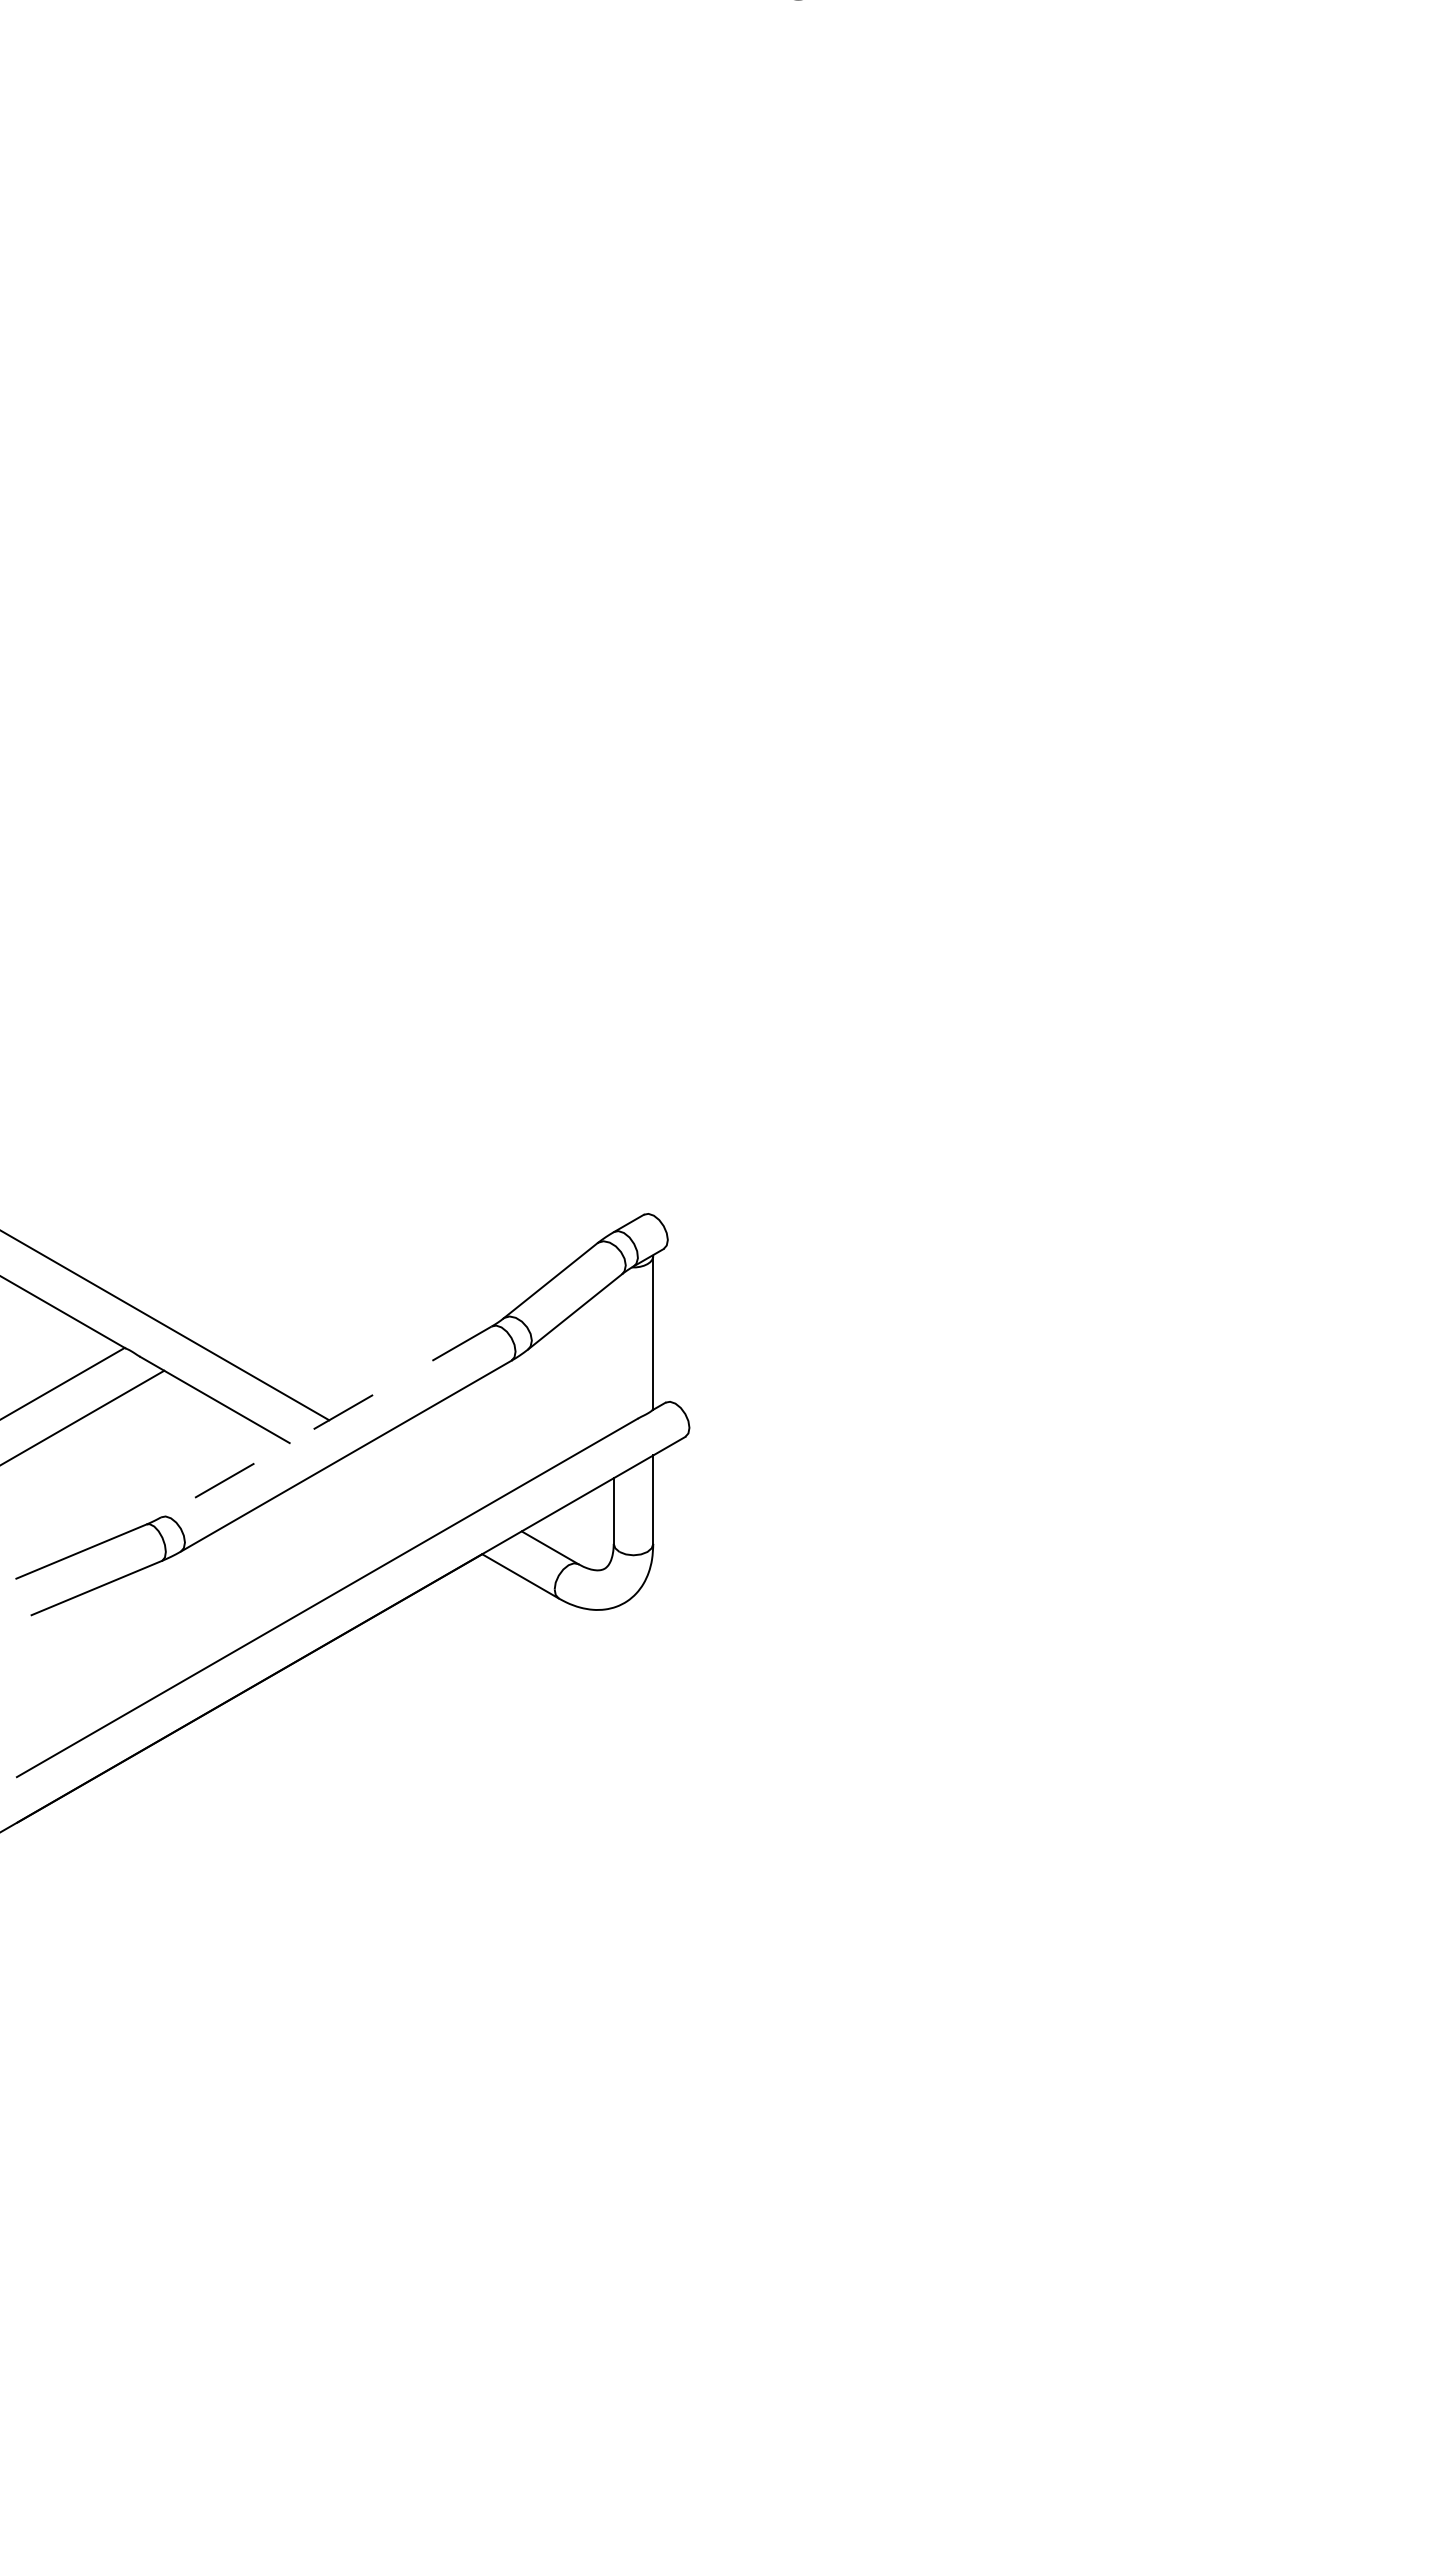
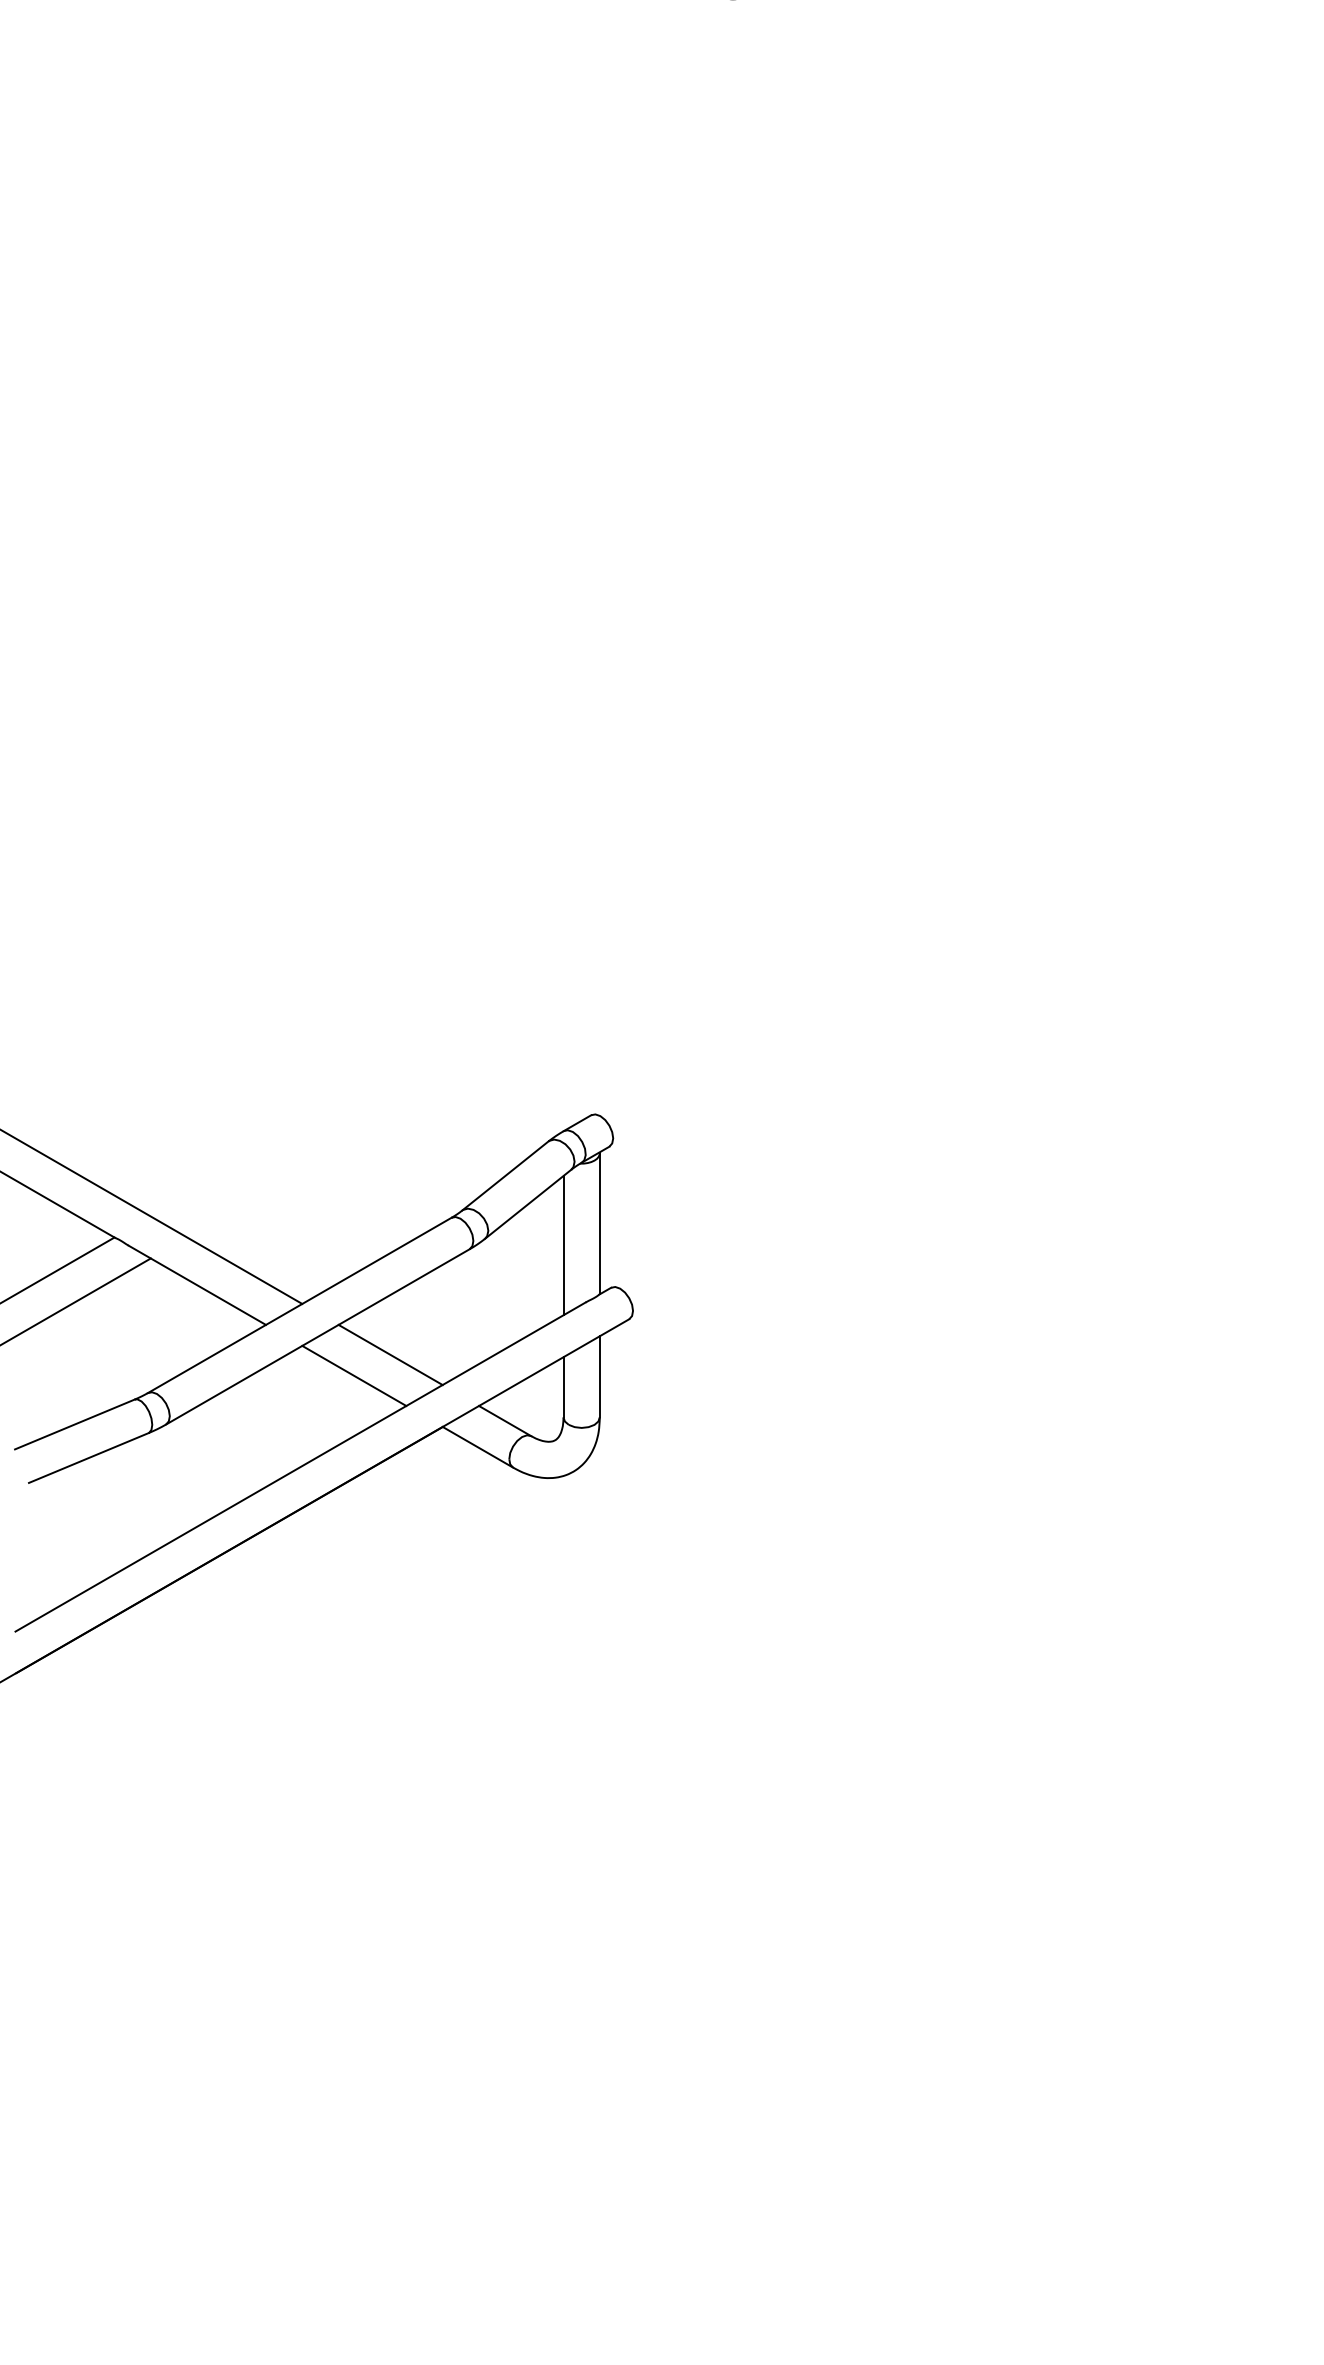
line: (613, 1356) -> (563, 1245), added
line: (326, 1421) -> (299, 1305), dashed -> solid
line: (425, 1475) -> (390, 1354), added
line: (385, 1498) -> (353, 1375), added

